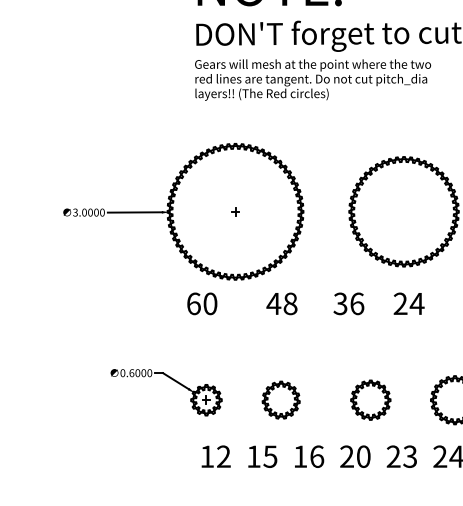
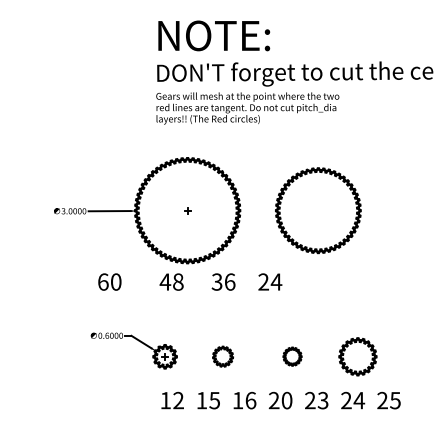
text: (306, 303) -> (190, 281), moved
part: (280, 399) -> (222, 356), size x0.7
part: (370, 399) -> (292, 356), size x0.6

